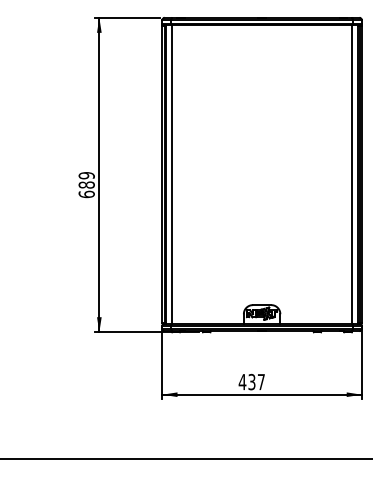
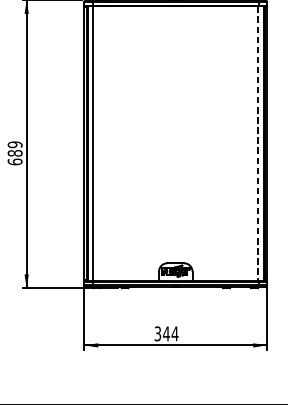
line: (352, 174) -> (258, 143), solid -> dashed
text: (251, 381) -> (166, 333), 437 -> 344

